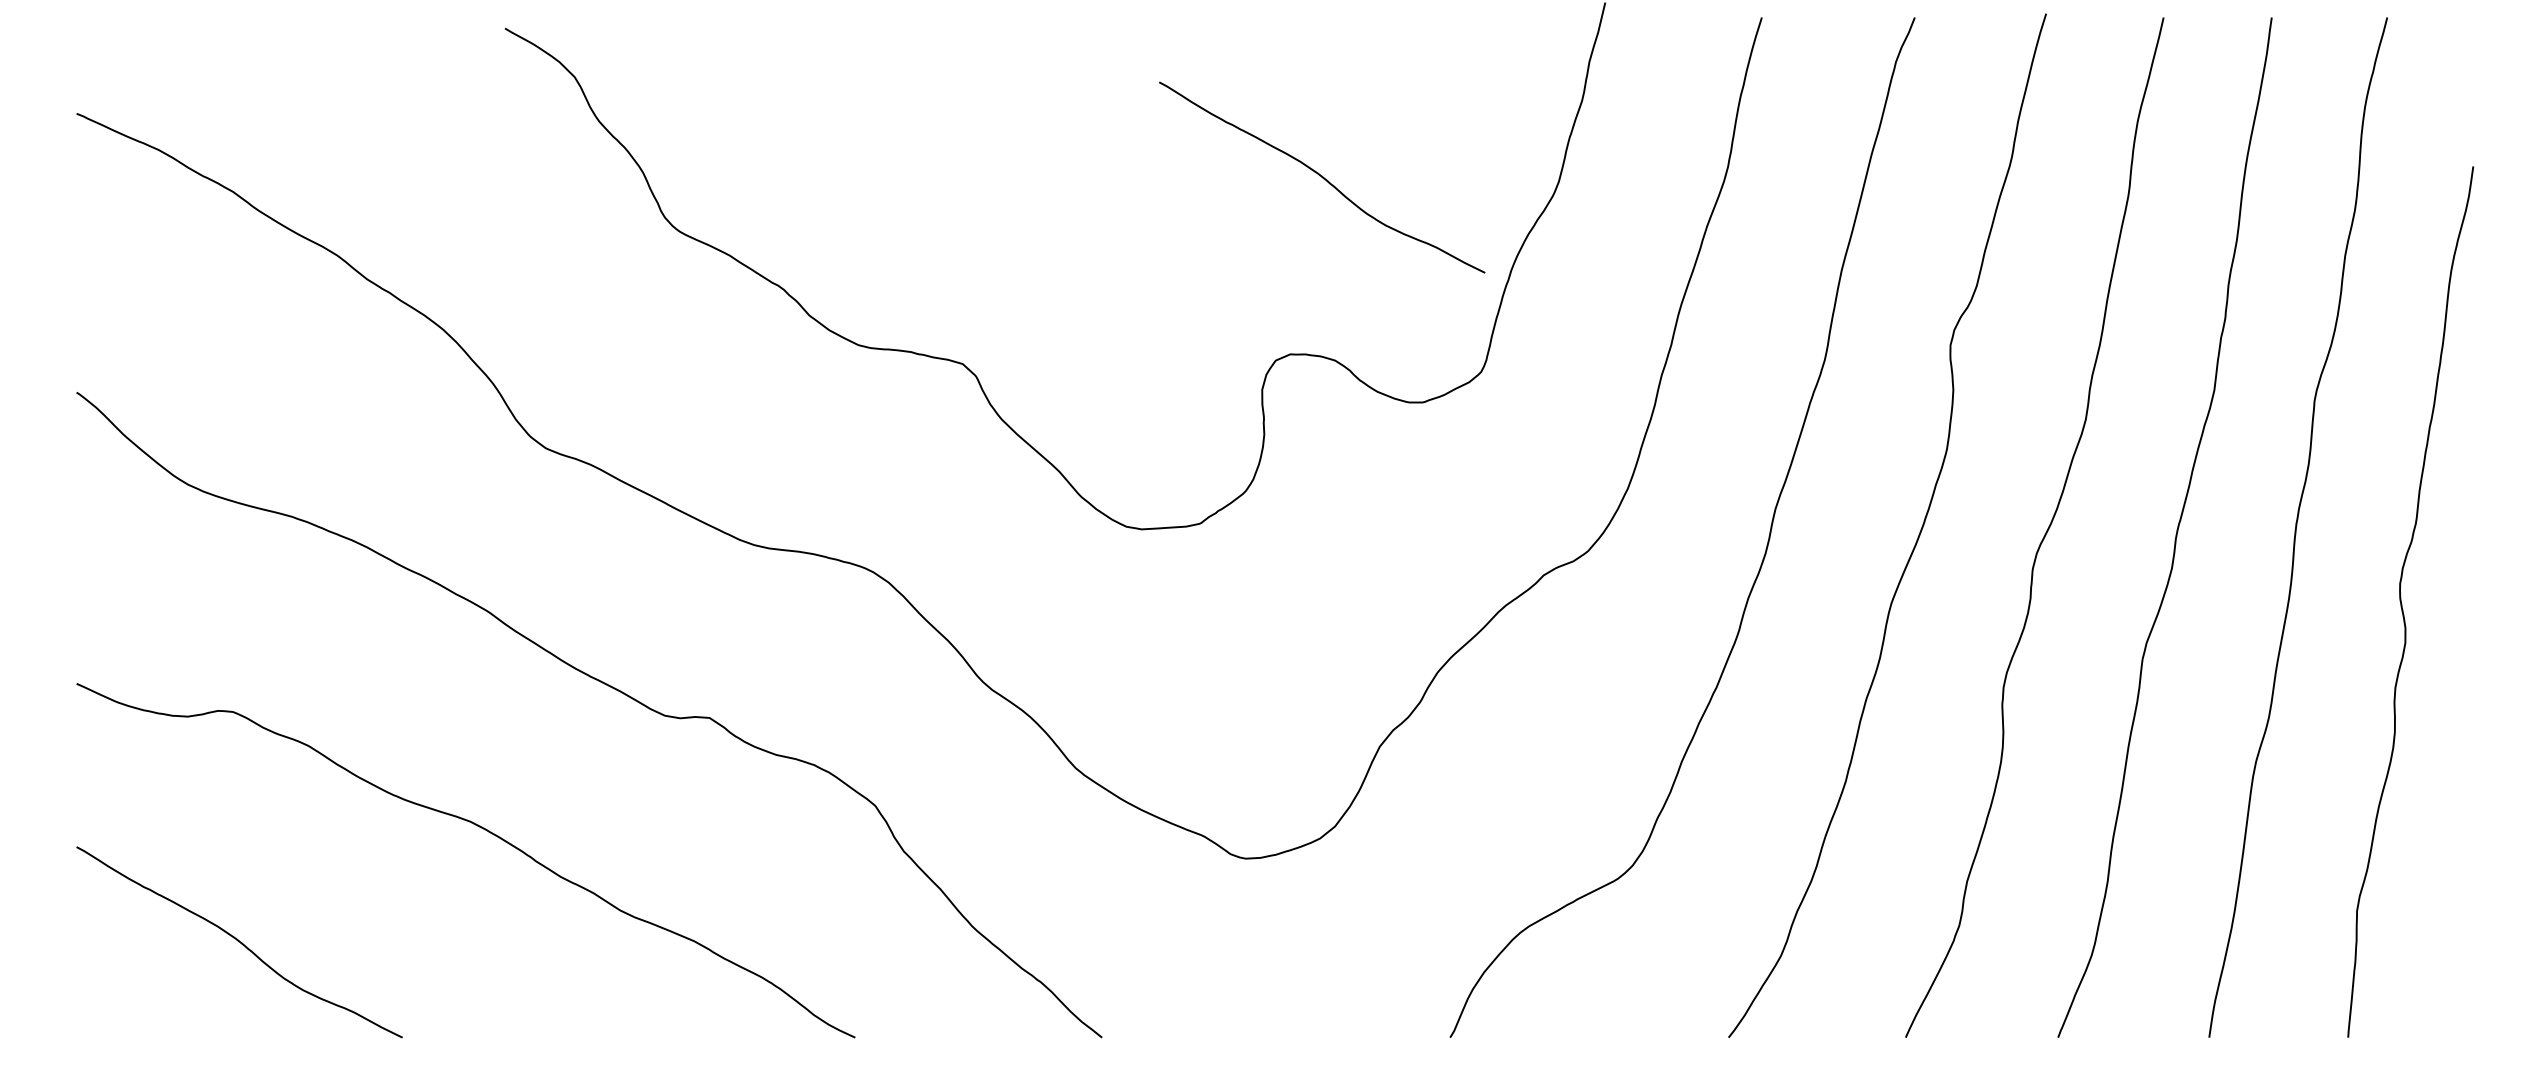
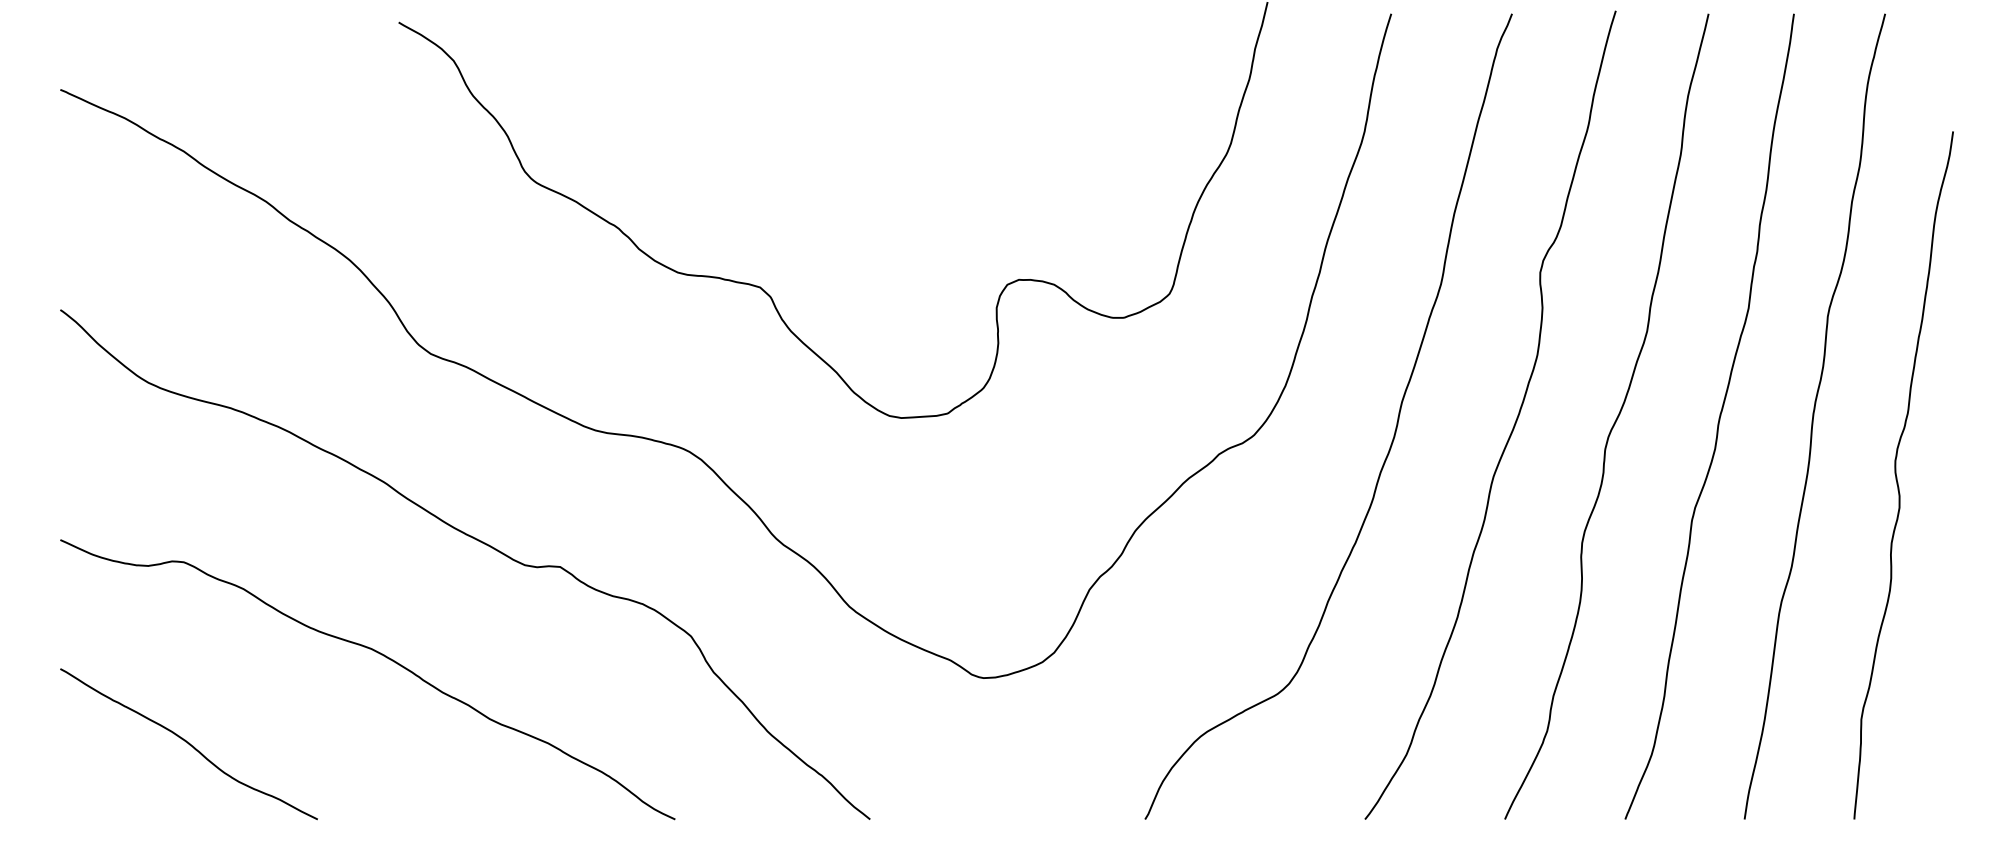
curve: (1321, 177) -> (1043, 140), removed

